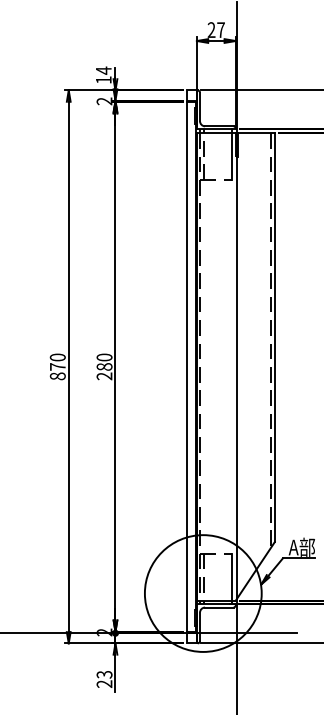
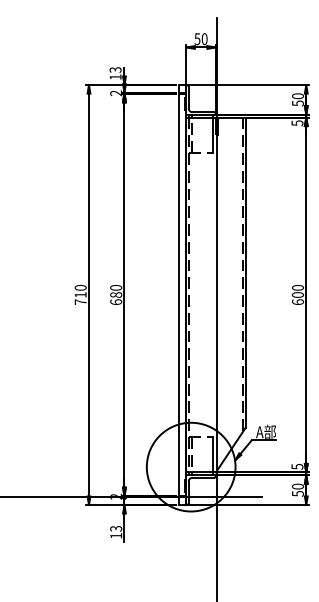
text: (215, 30) -> (200, 39), 27 -> 50
text: (103, 70) -> (115, 69), 14 -> 13
text: (57, 371) -> (80, 298), 870 -> 710
text: (104, 376) -> (116, 302), 280 -> 680
text: (103, 683) -> (115, 535), 23 -> 13

